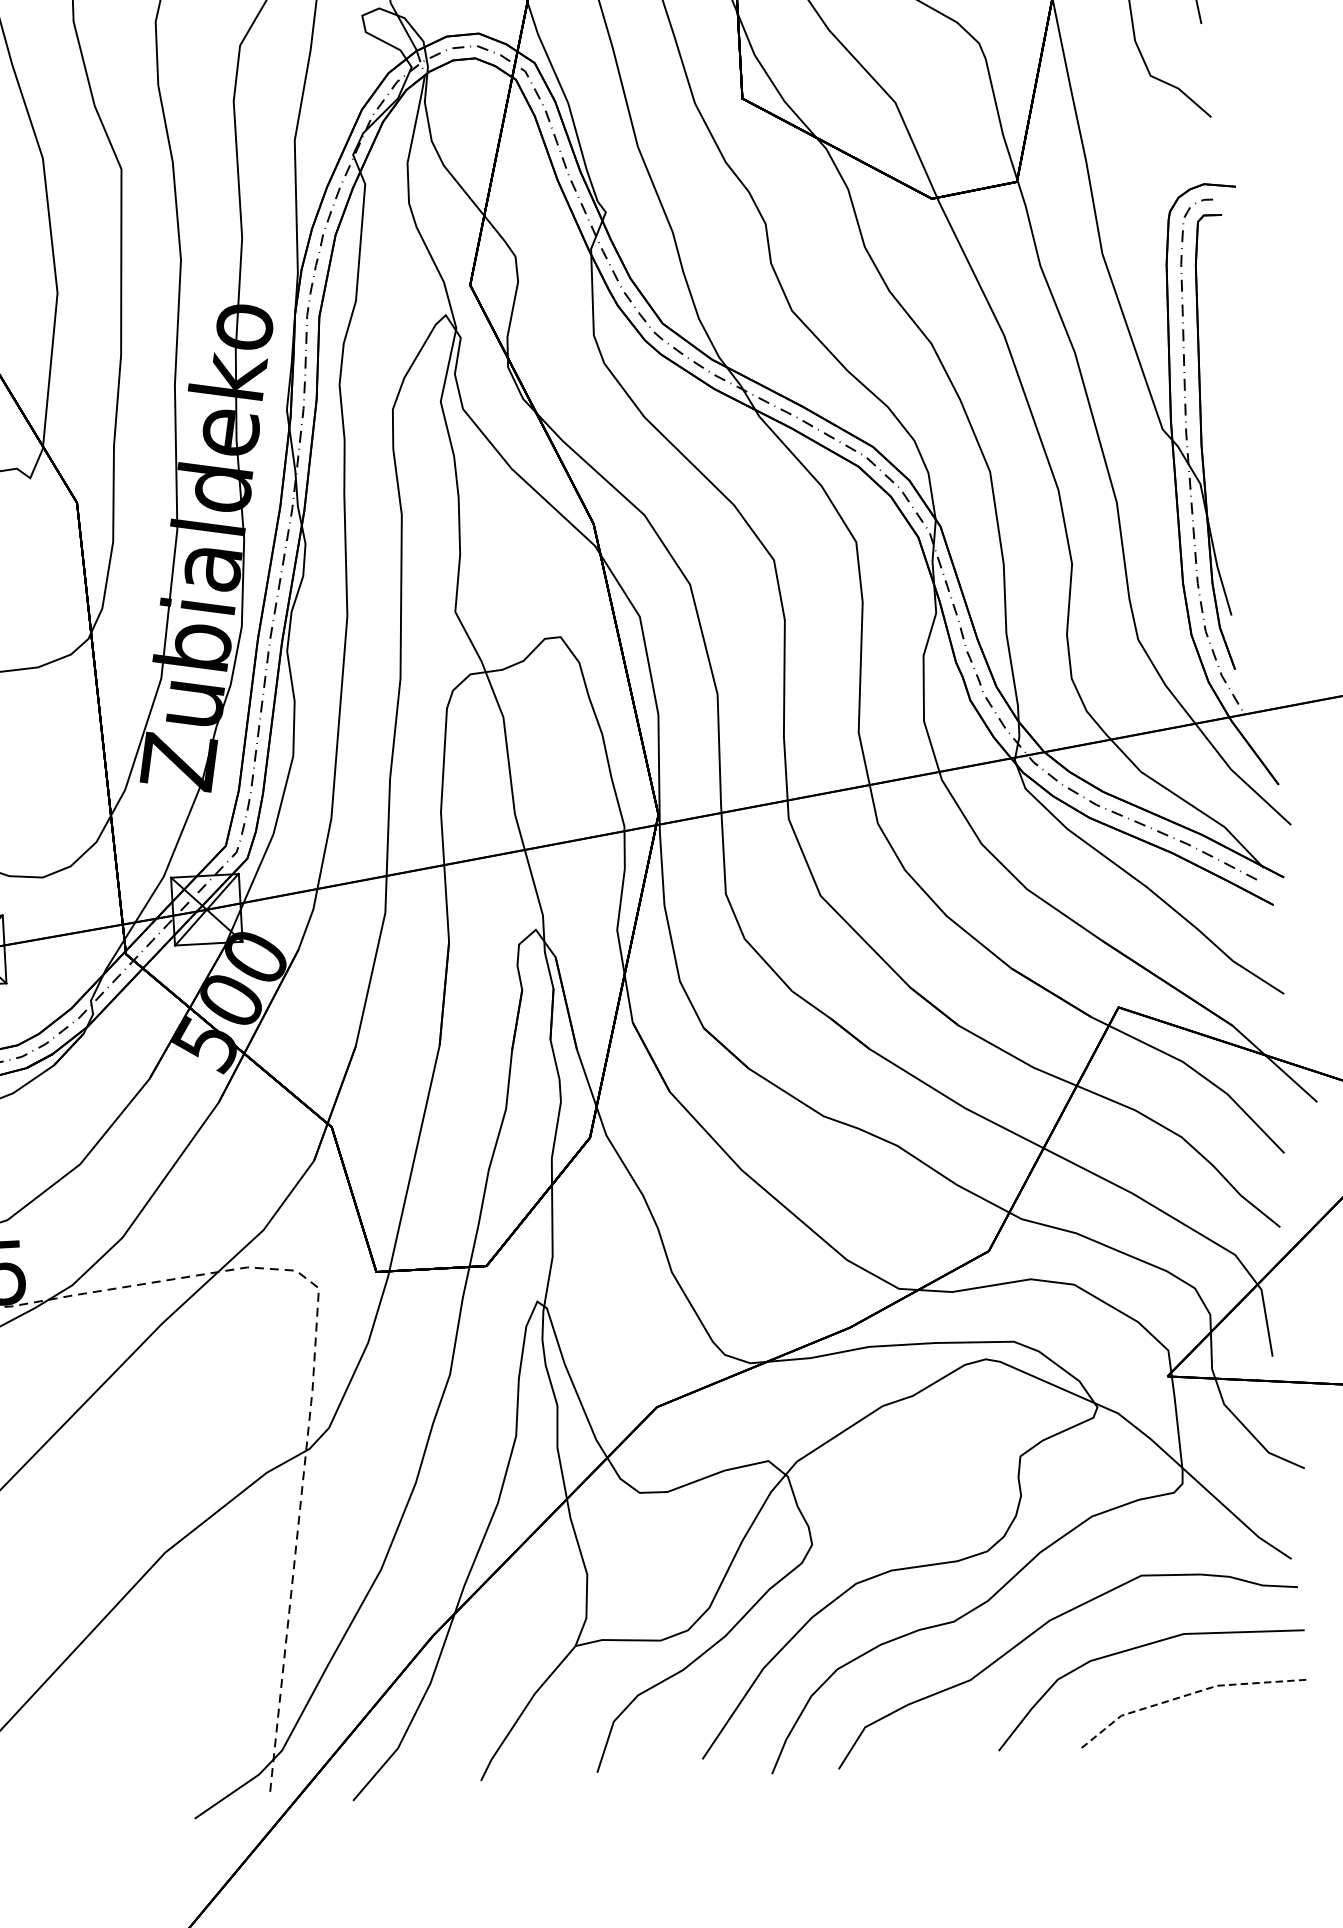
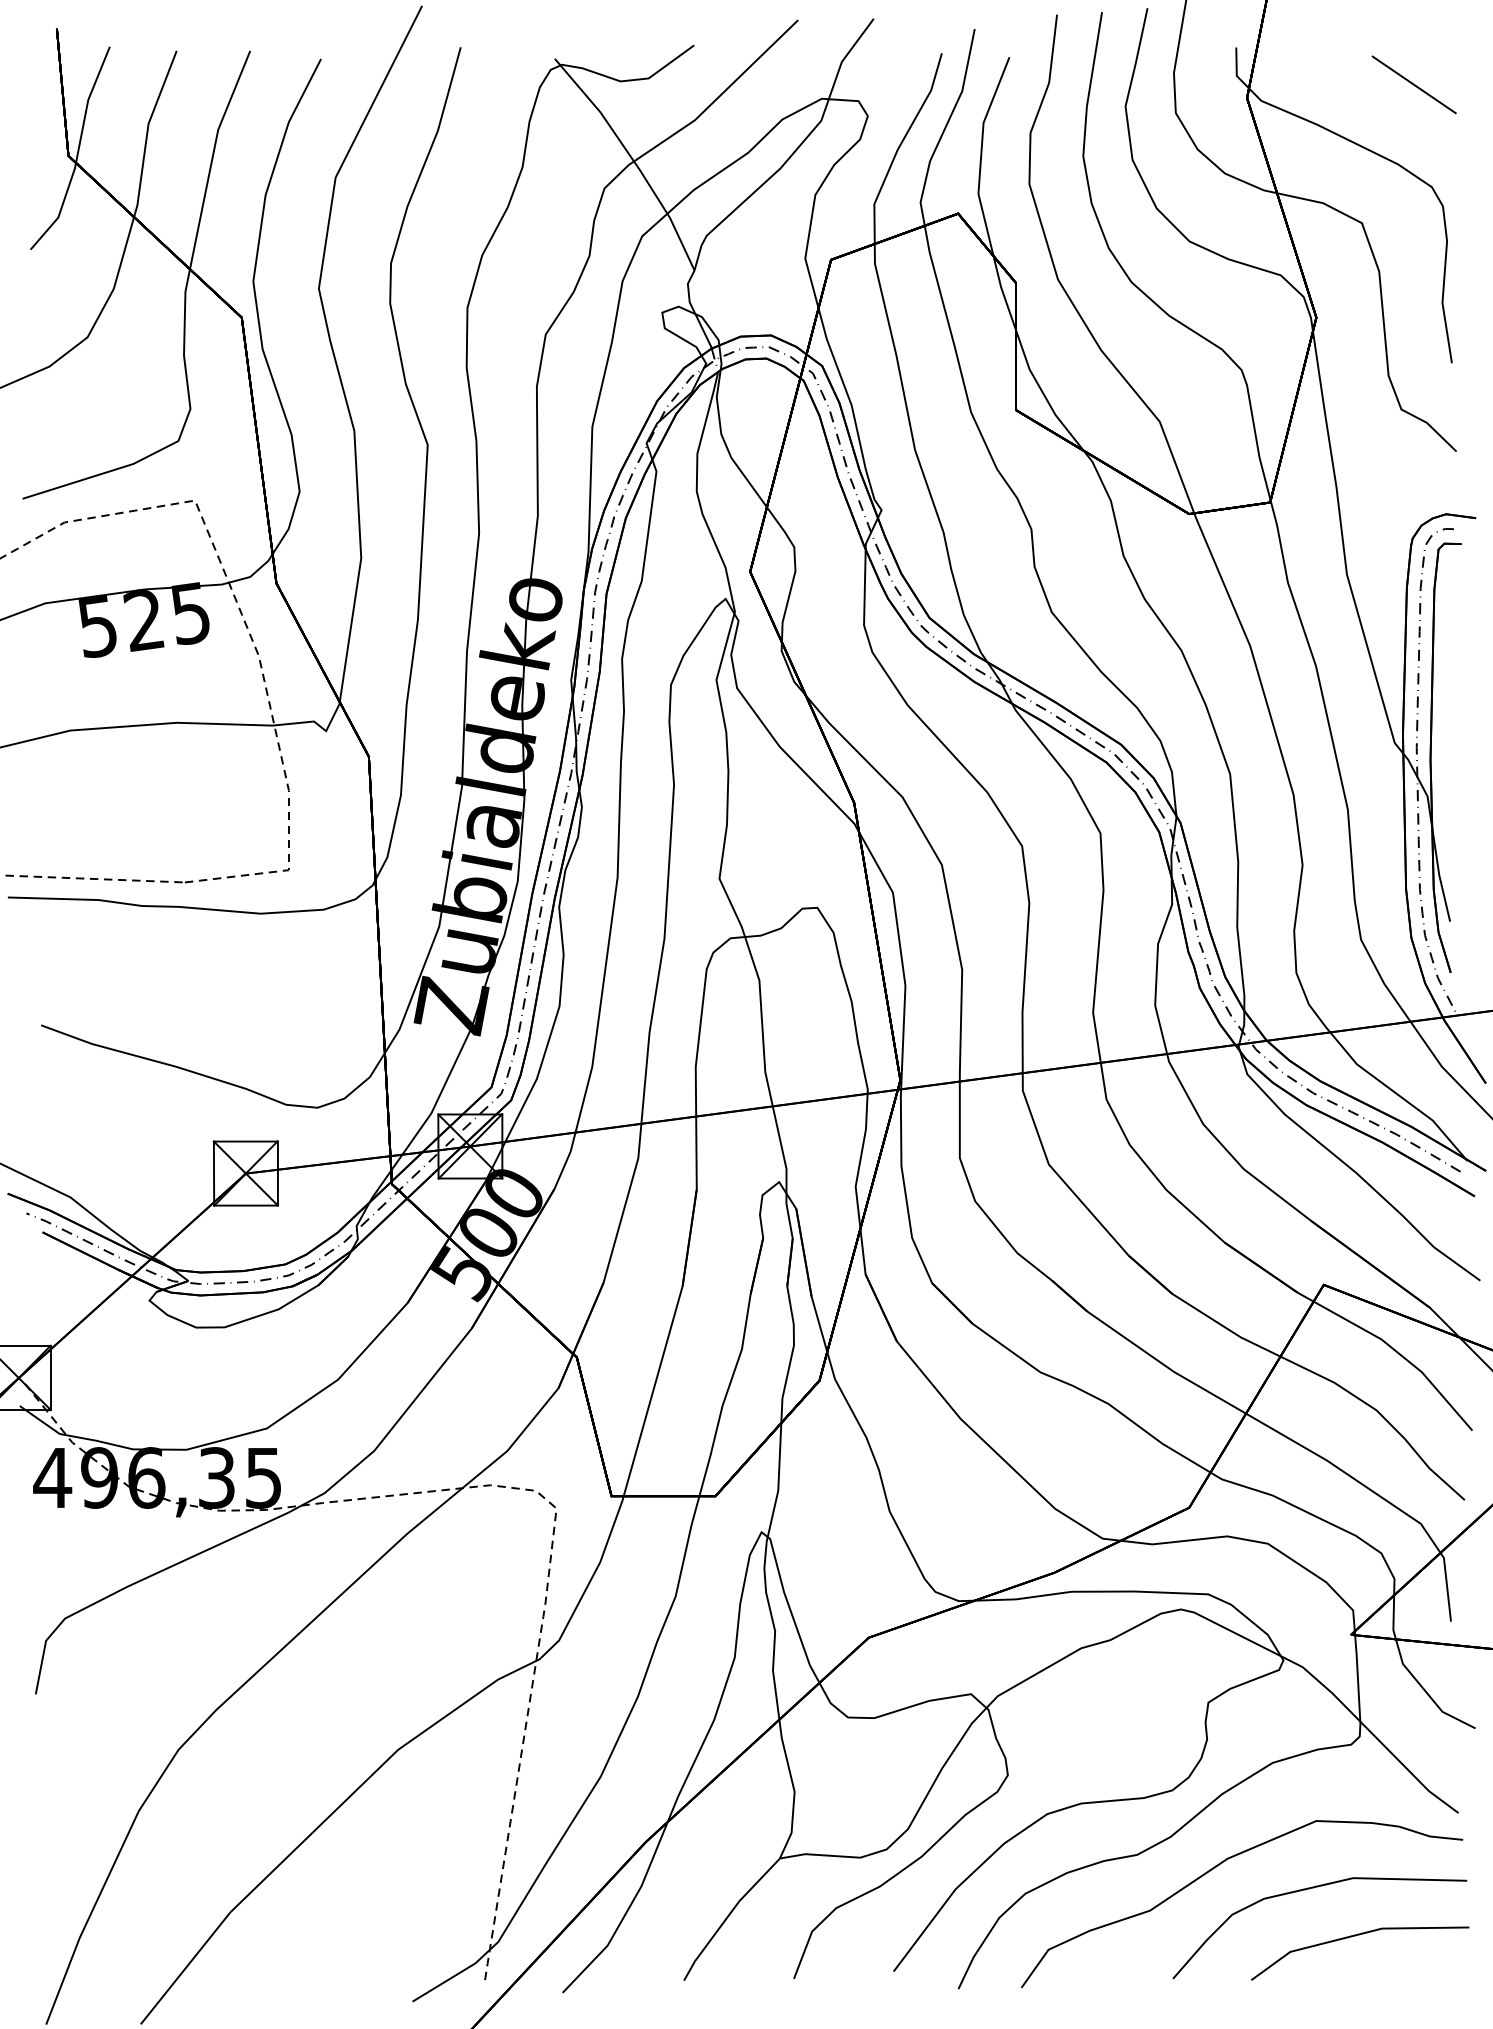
line: (1189, 1694) -> (1355, 1935), dashed -> solid

